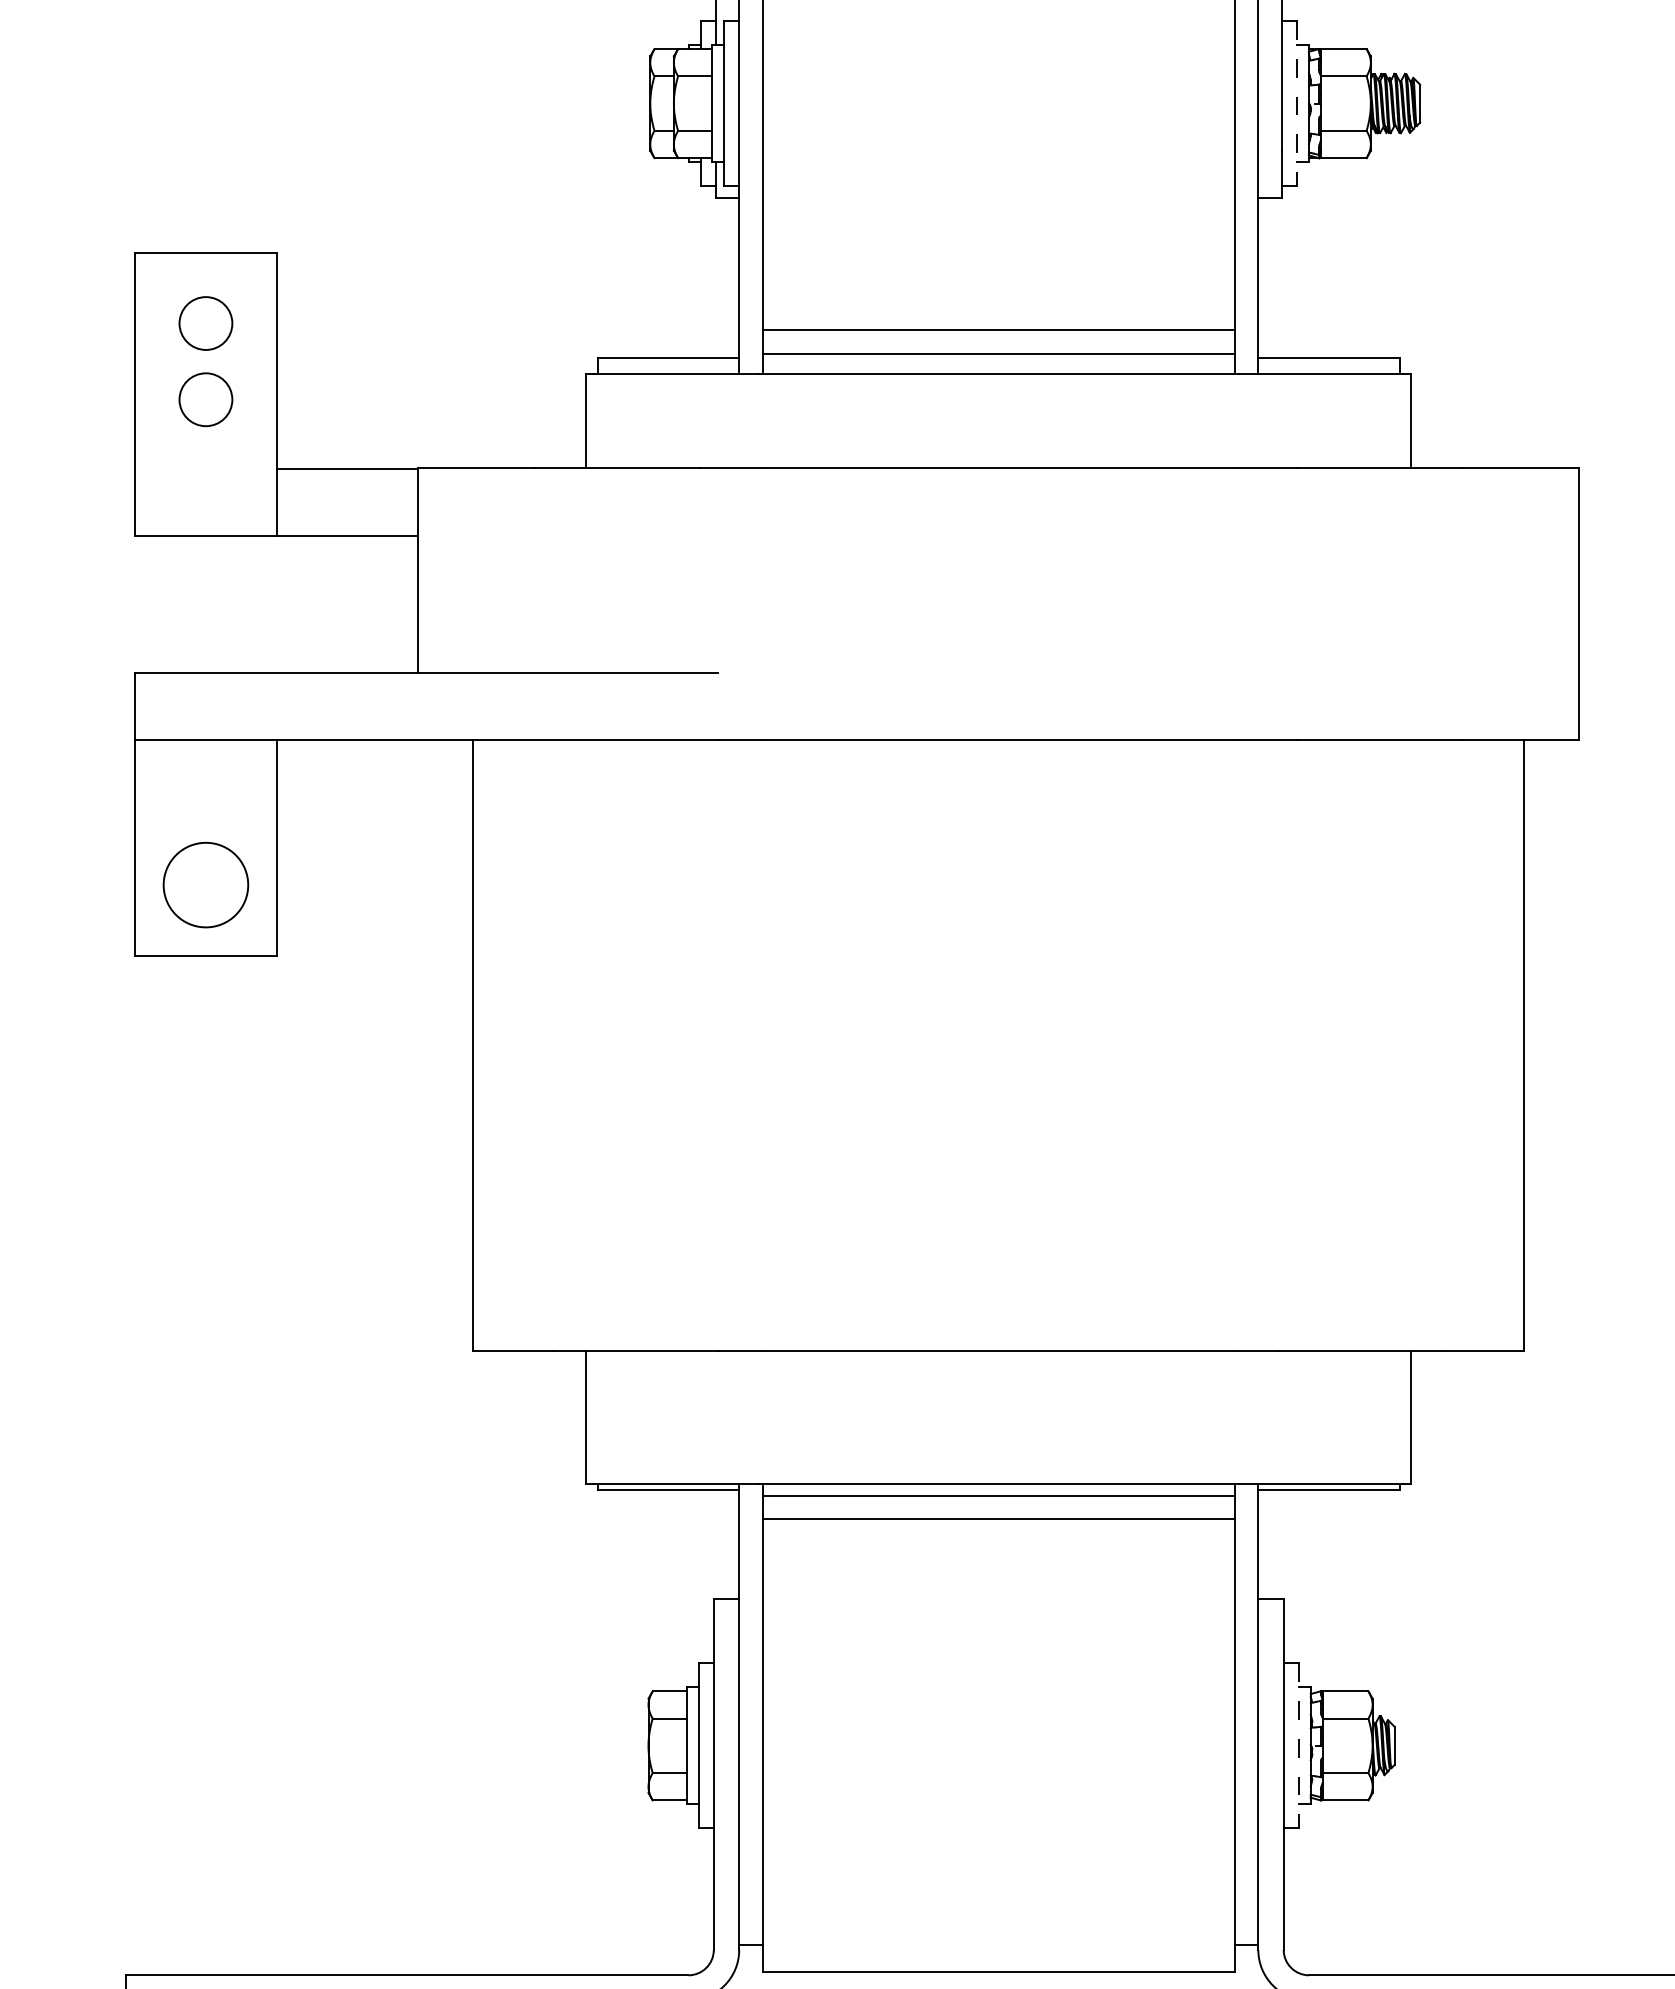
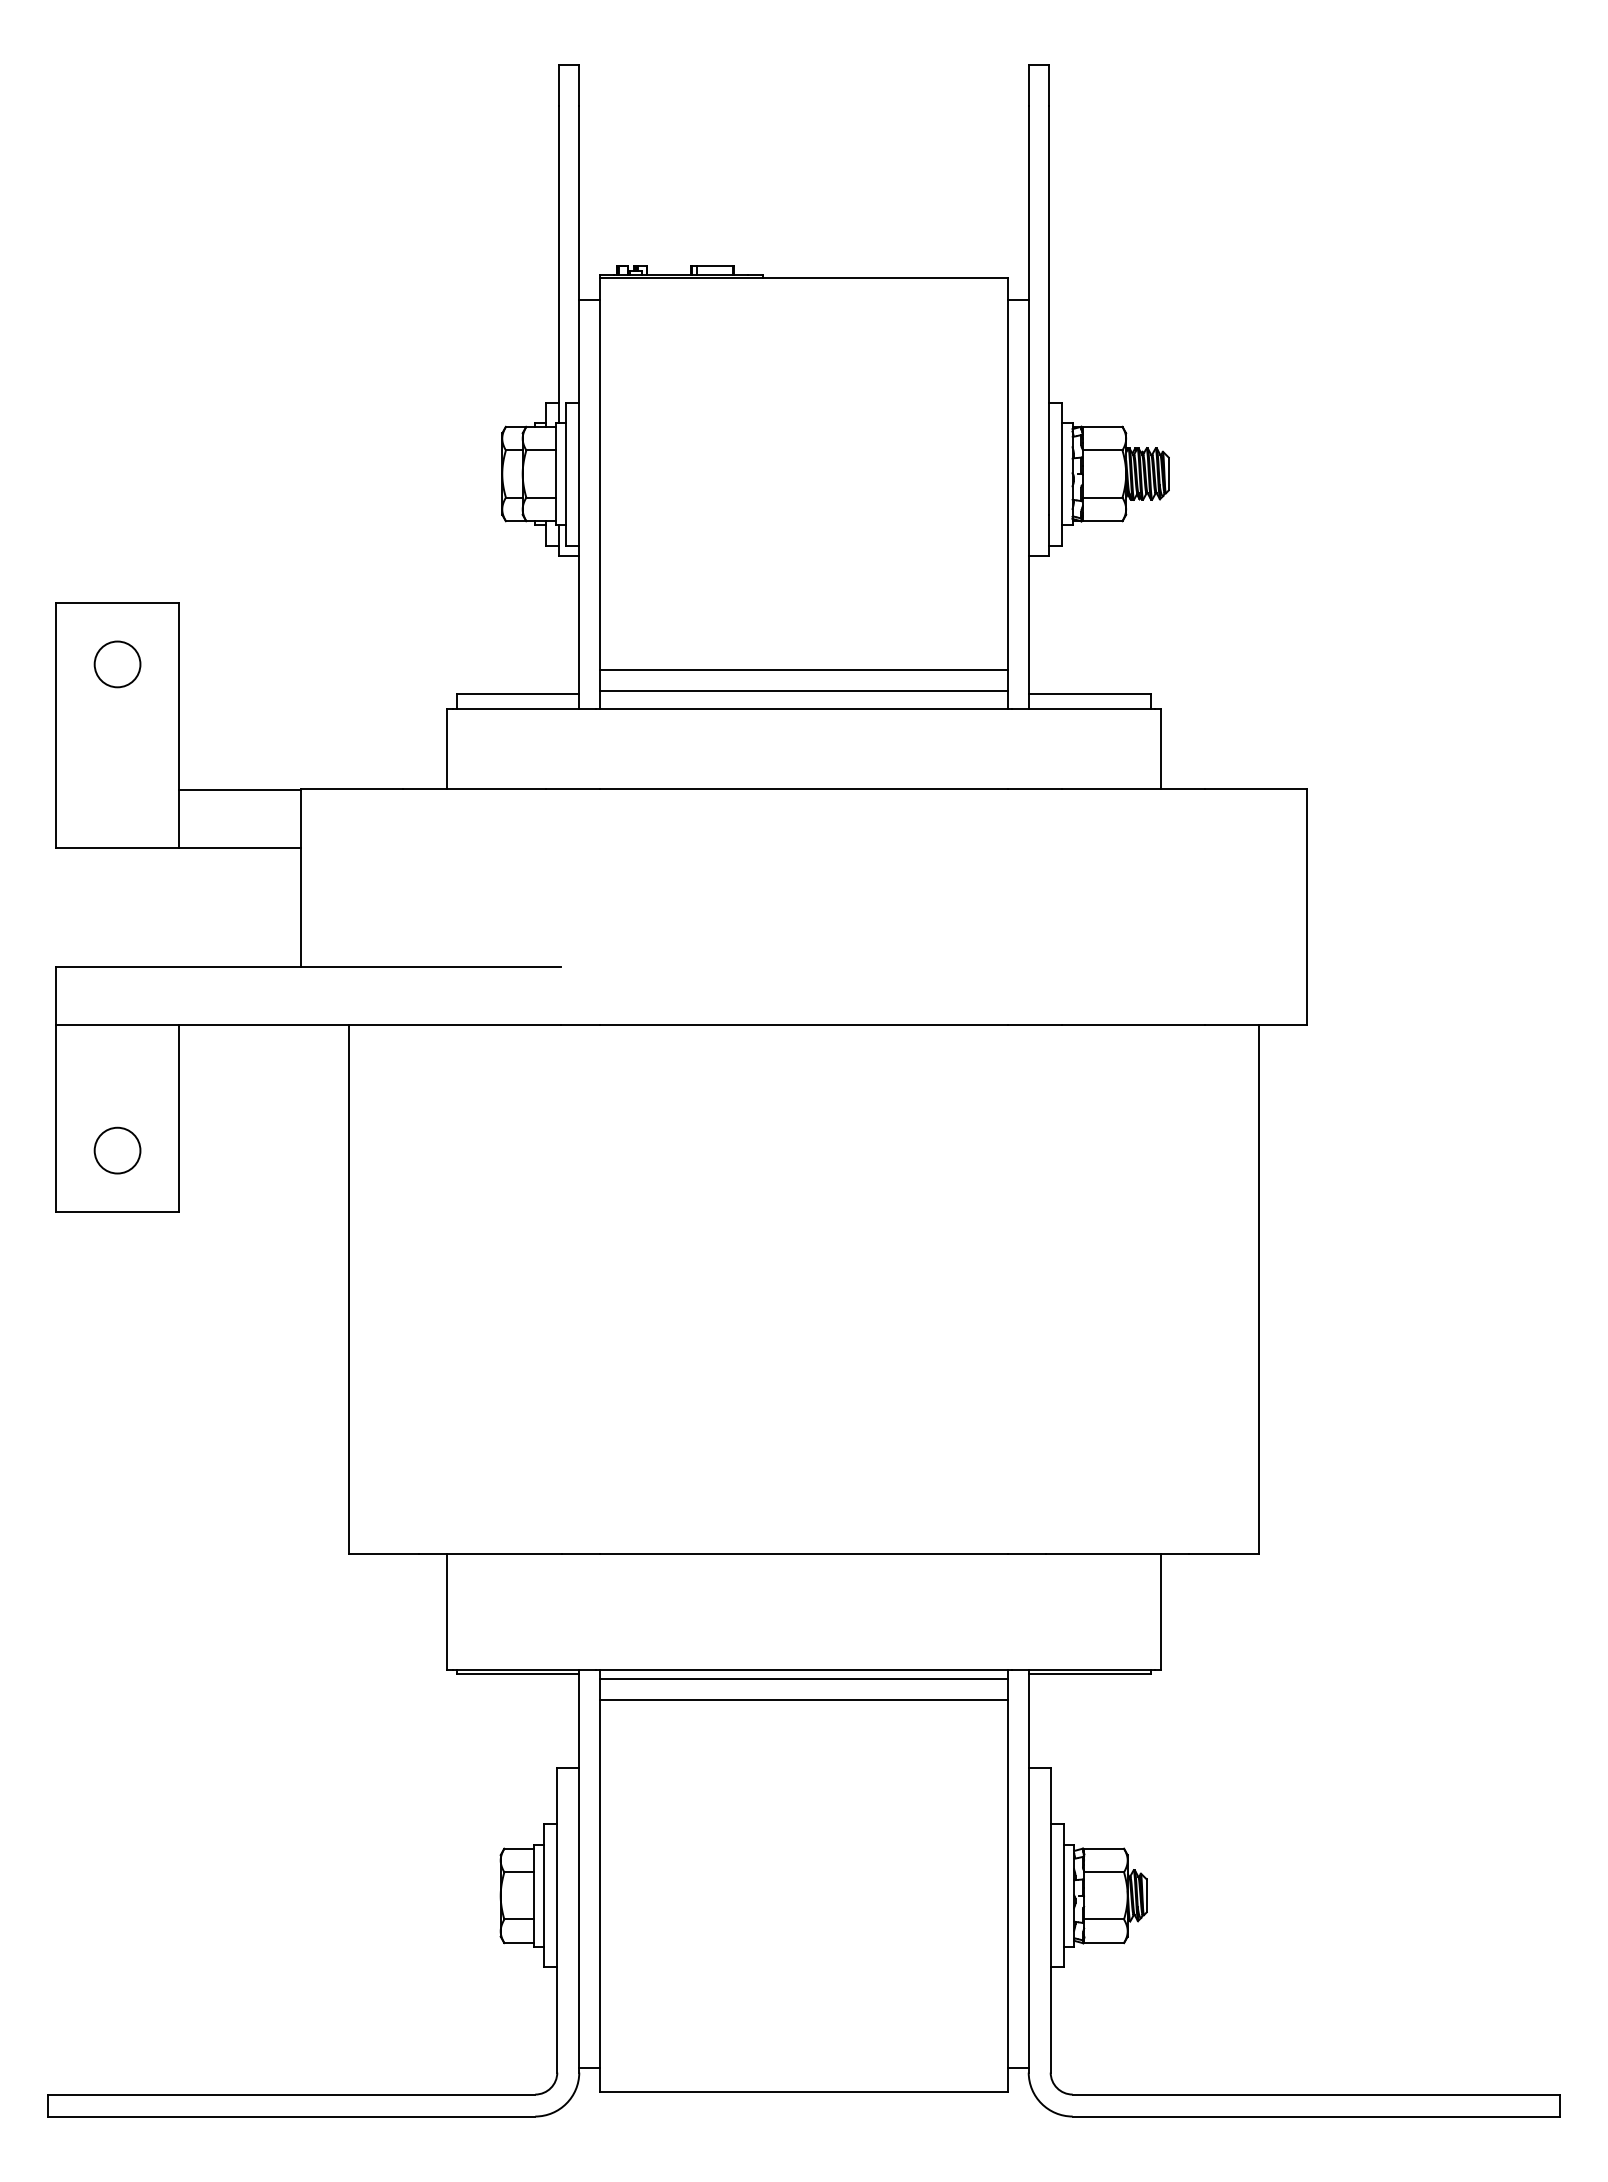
line: (1297, 104) -> (1062, 474), dashed -> solid
circle: (205, 399) -> (117, 730), removed
circle: (205, 884) -> (117, 1150), size x0.62
line: (1298, 1745) -> (1063, 1895), dashed -> solid

